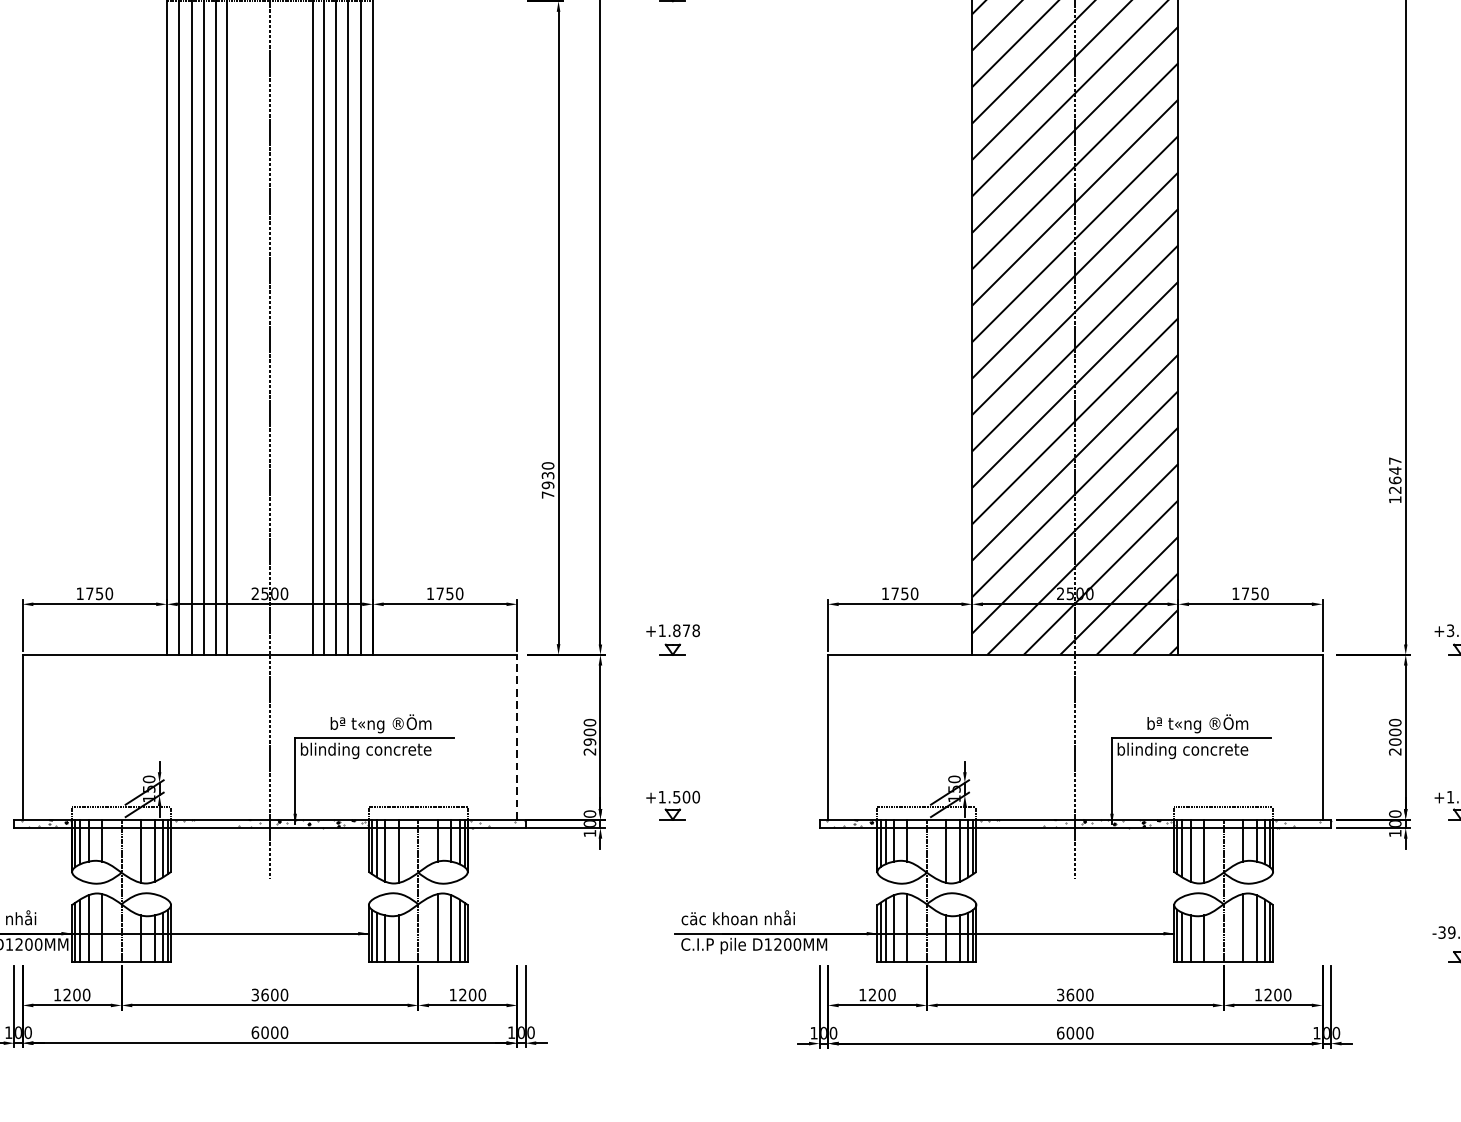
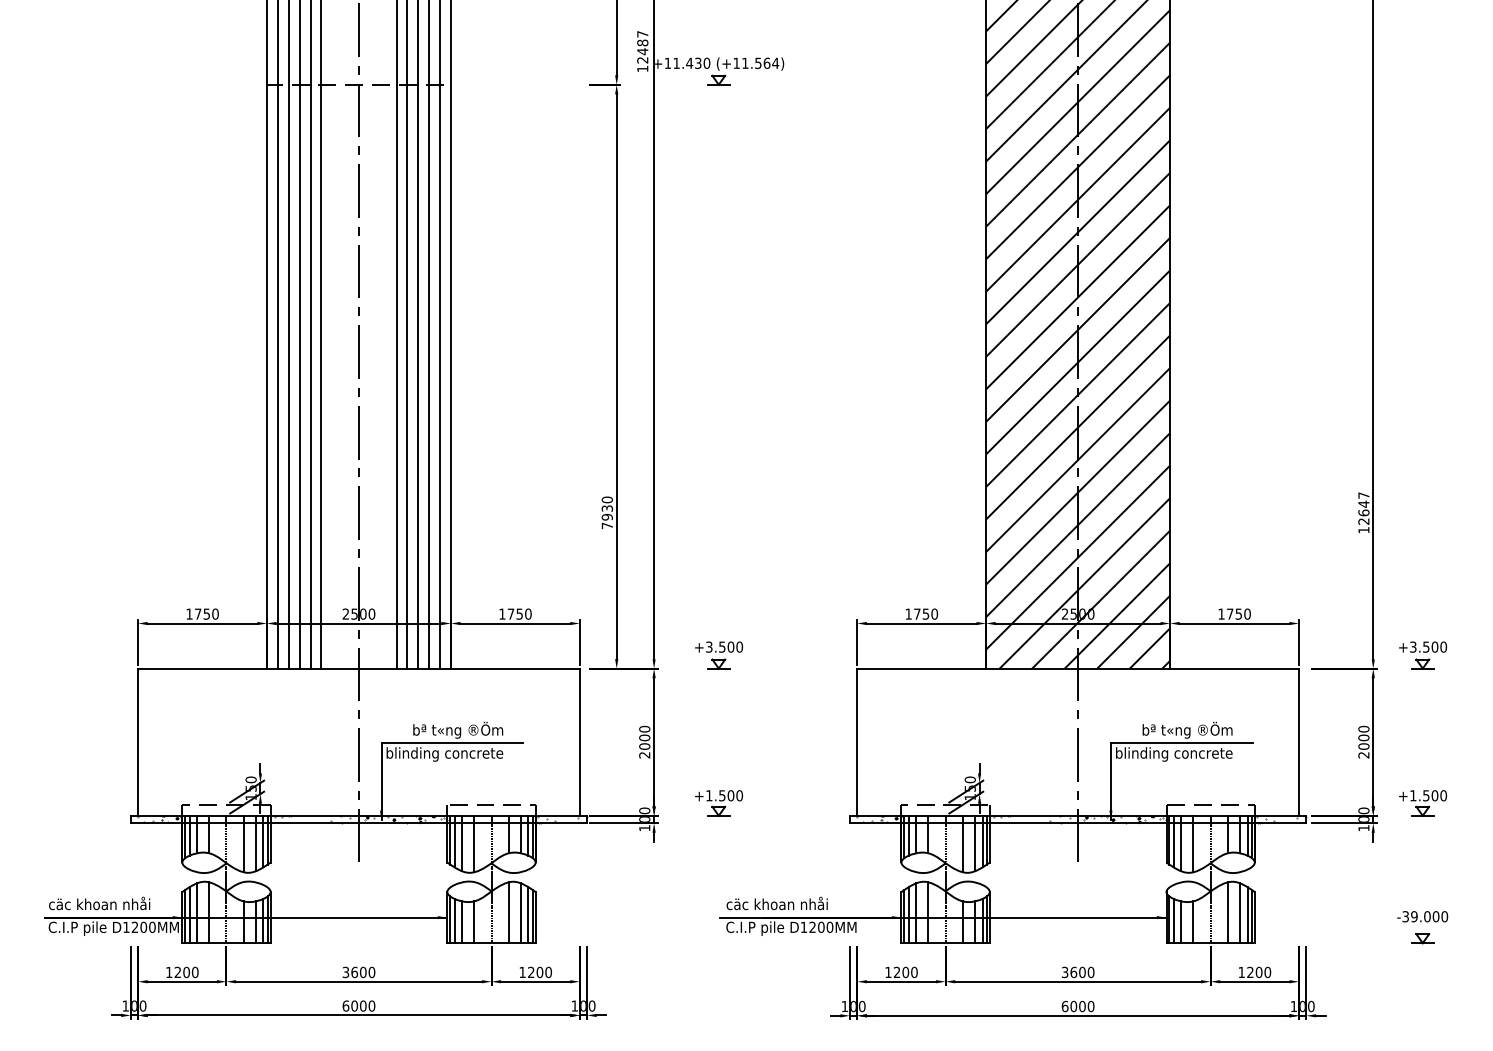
text: (679, 630) -> (724, 646), +1.878 -> +3.500
line: (516, 737) -> (579, 742), dashed -> solid
text: (589, 742) -> (644, 746), 2900 -> 2000

